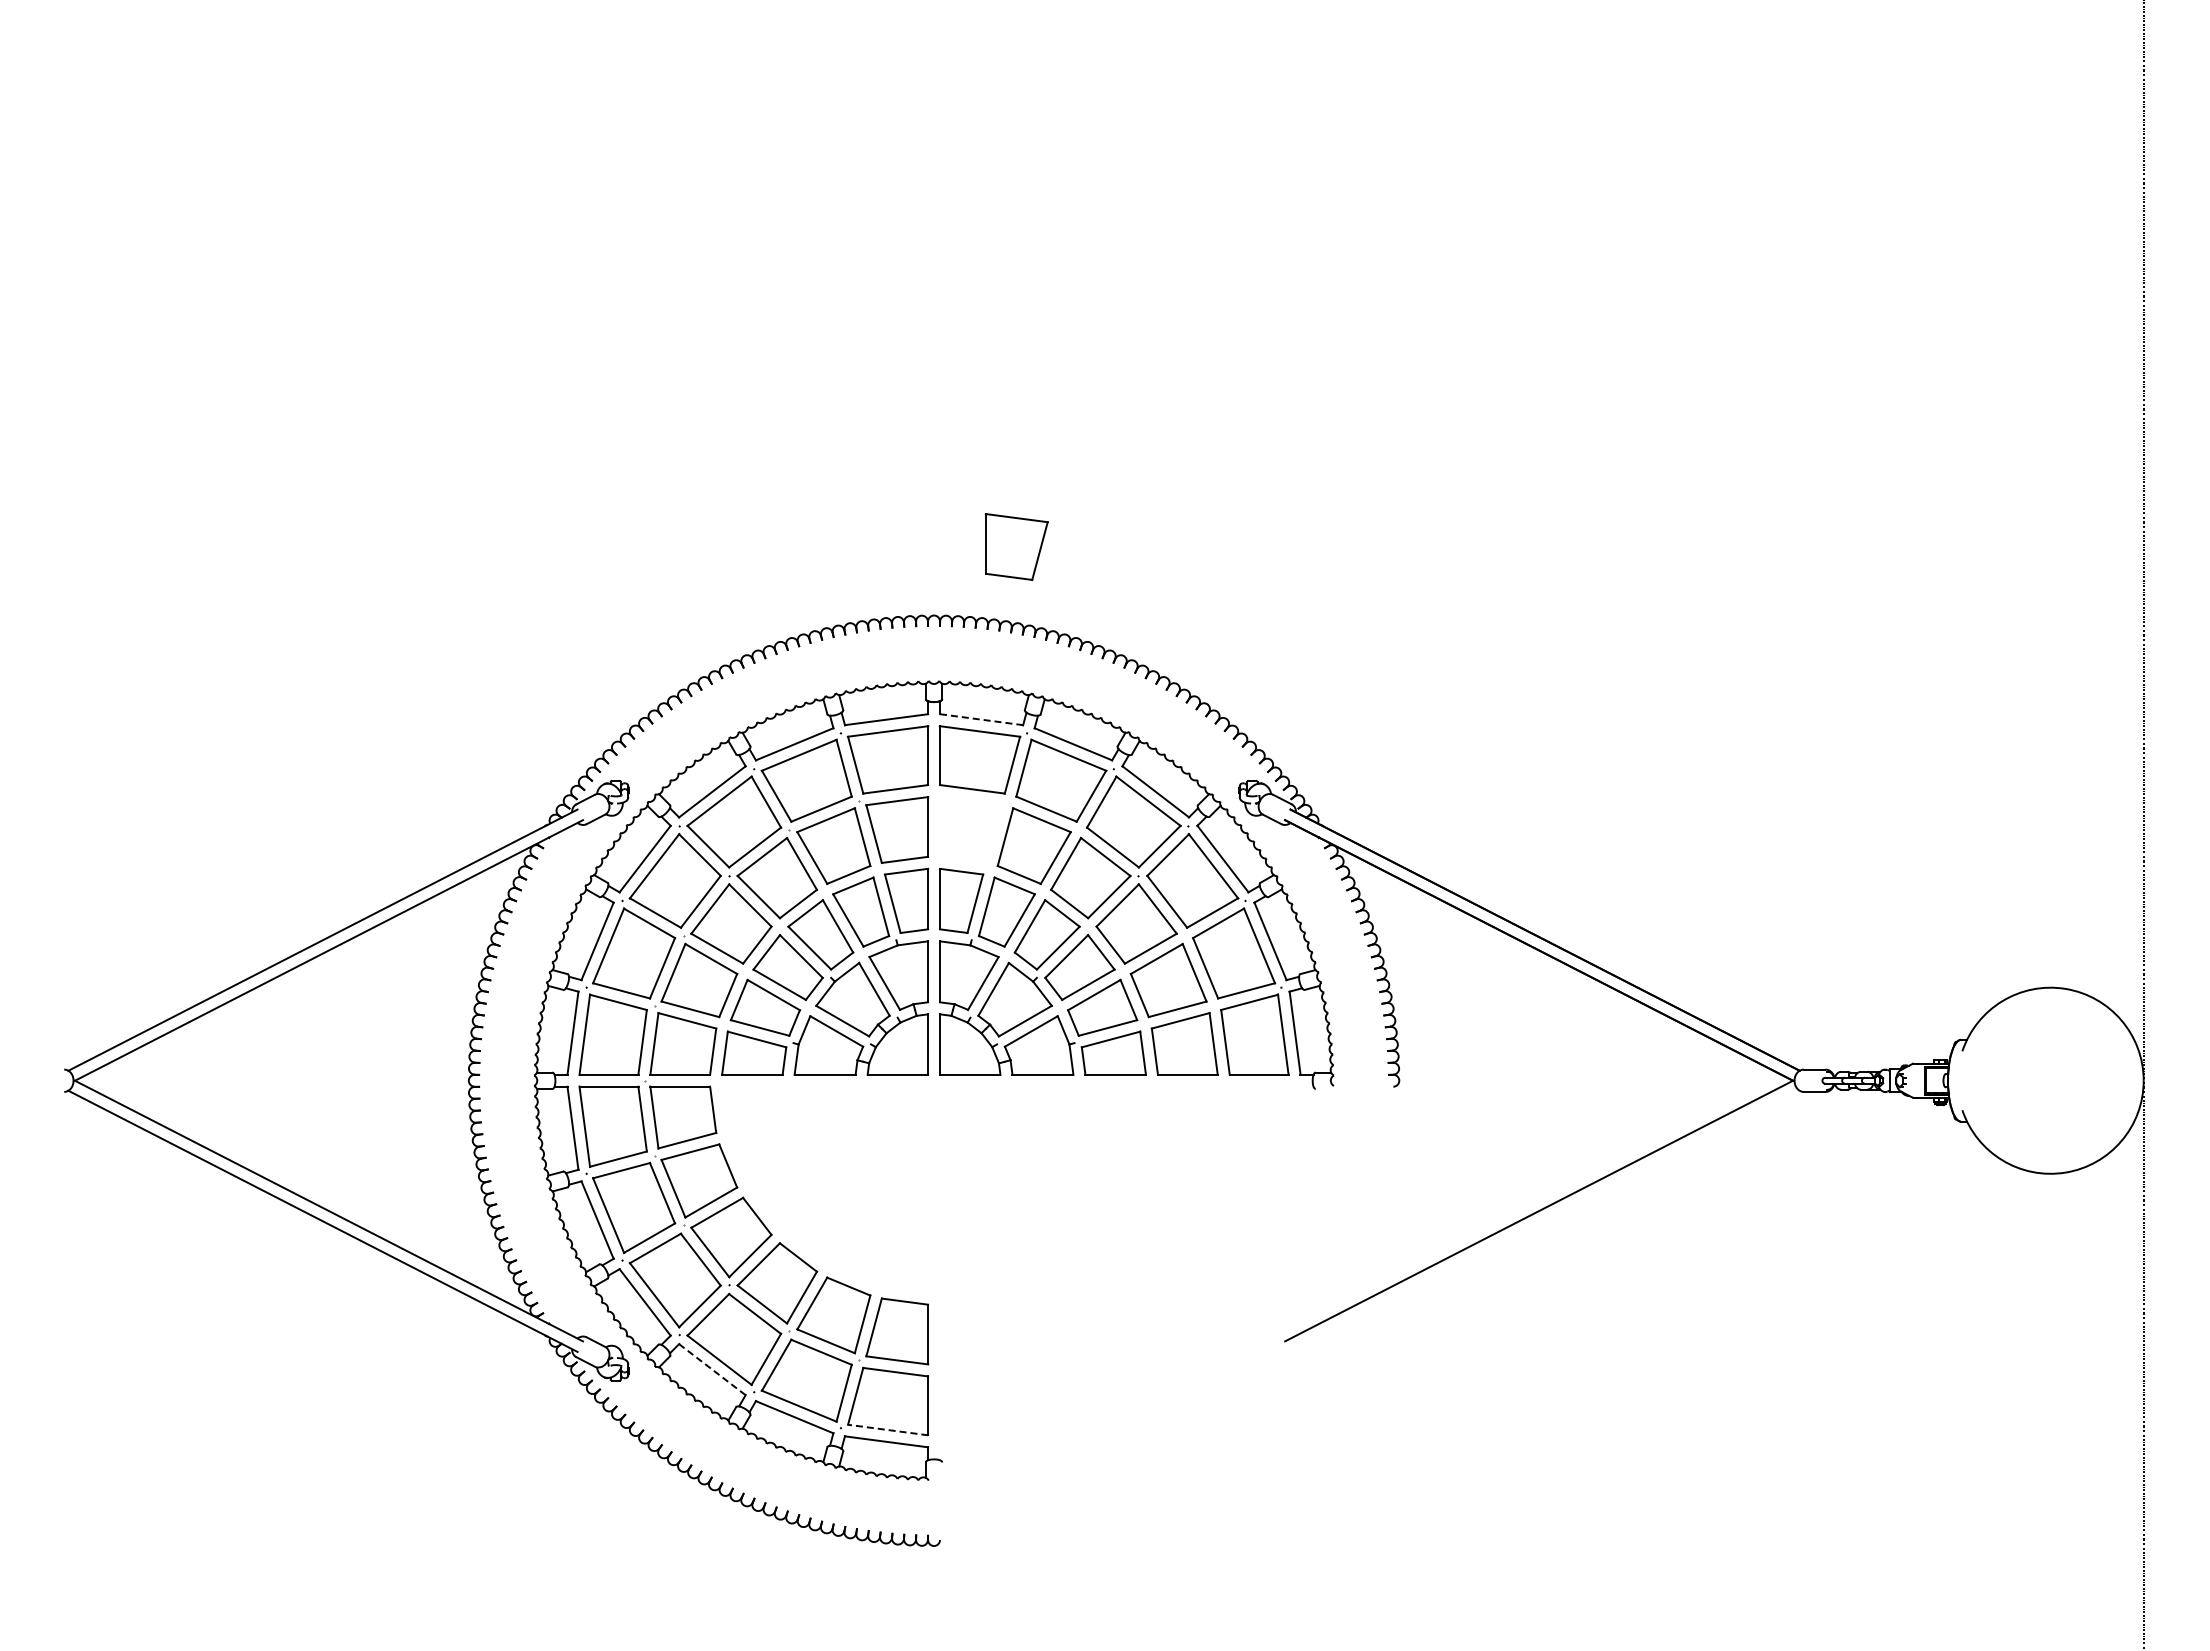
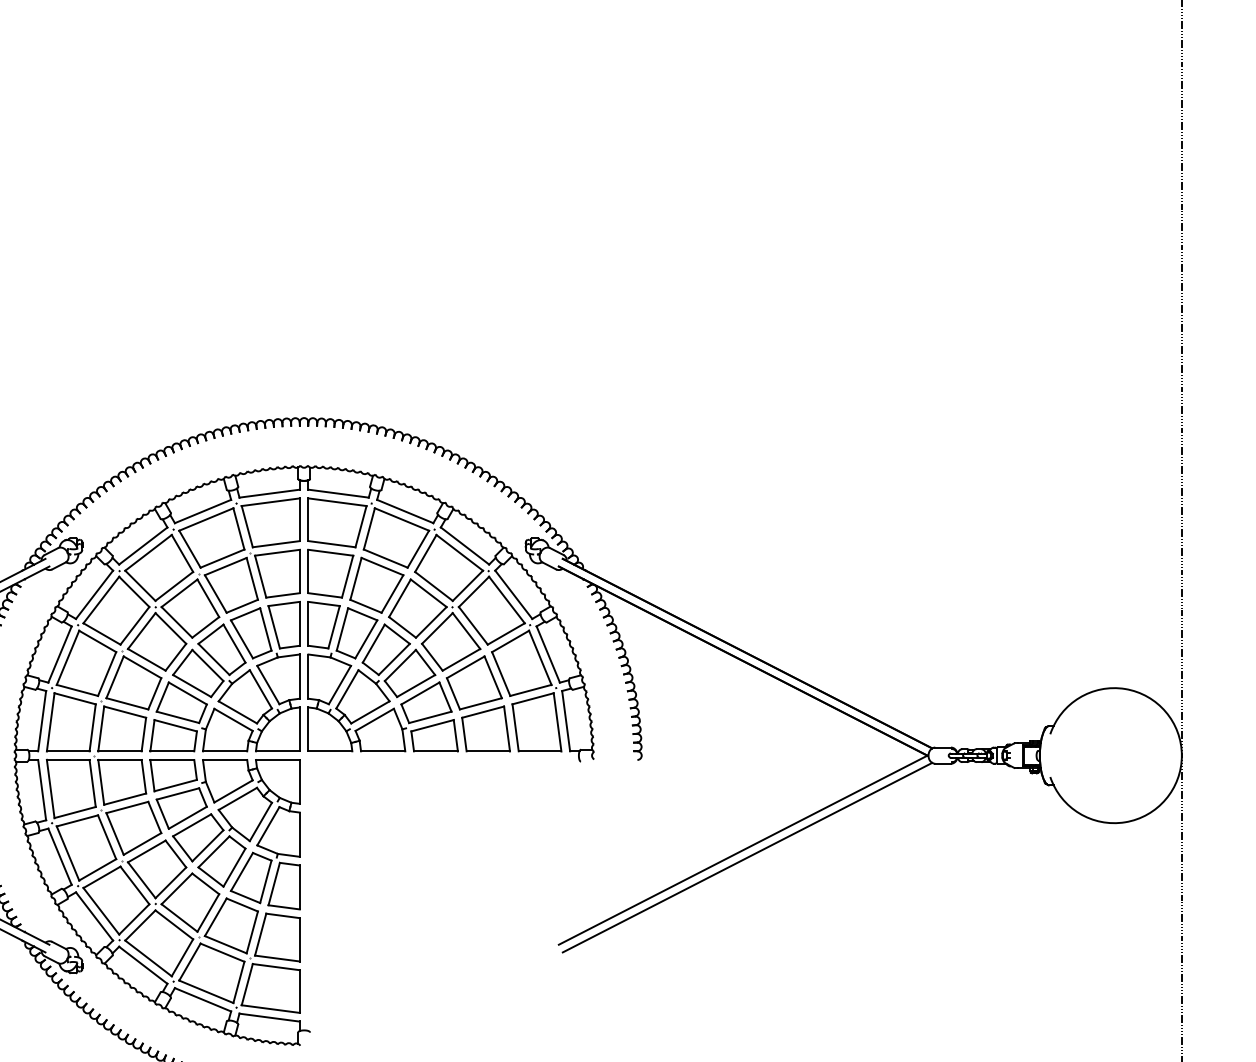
part: (1016, 546) -> (330, 573), moved
line: (981, 719) -> (338, 493), dashed -> solid
part: (825, 1189) -> (225, 834), added
line: (1544, 1220) -> (747, 857), added
line: (712, 1369) -> (143, 965), dashed -> solid
line: (888, 1430) -> (271, 1009), dashed -> solid

